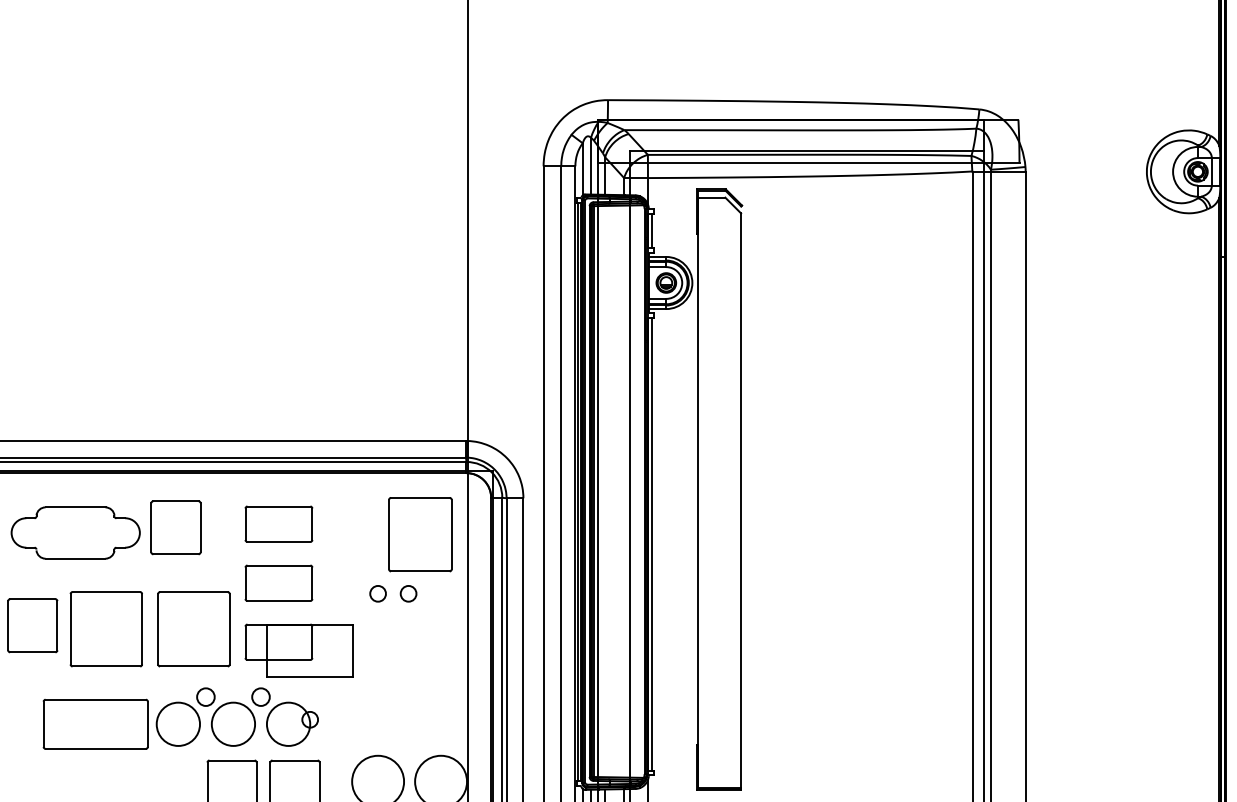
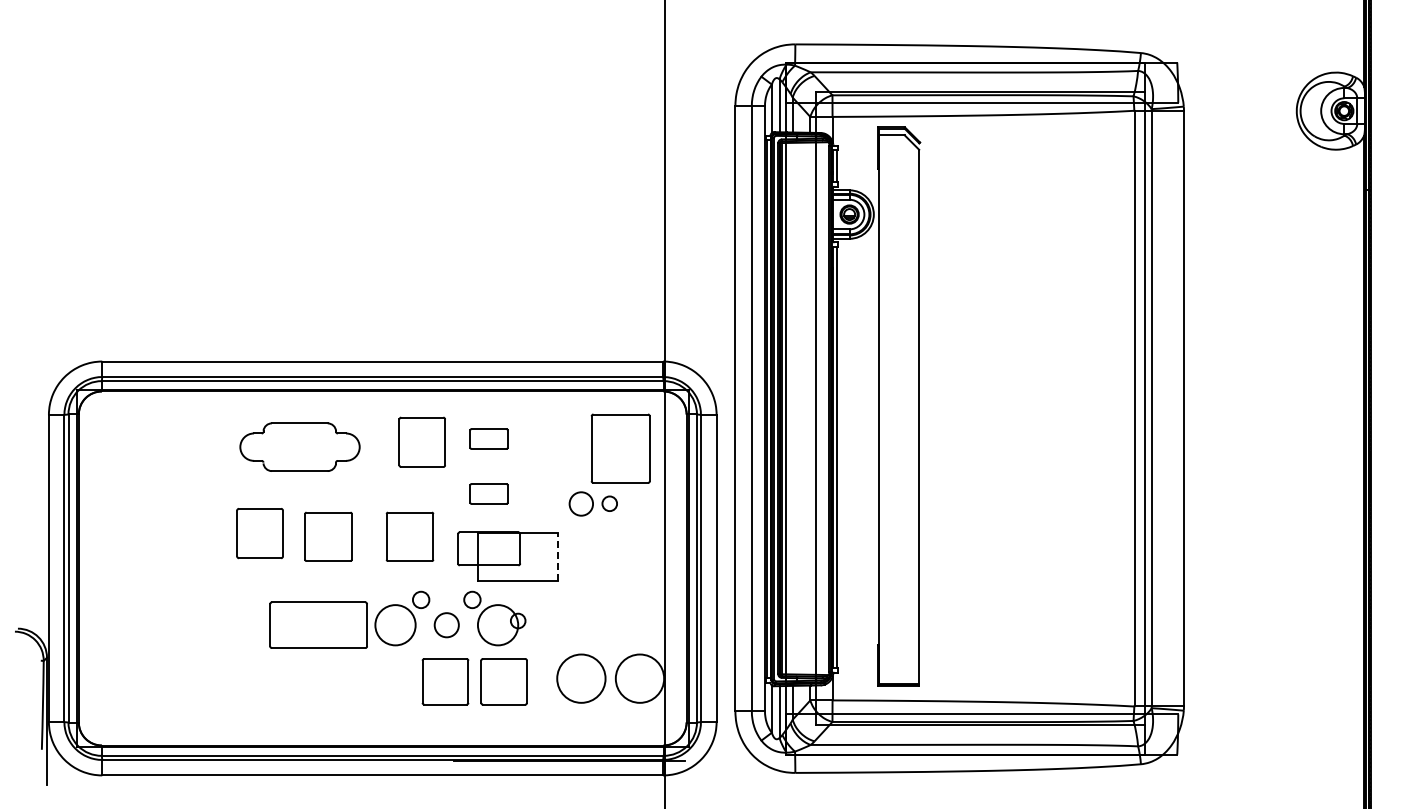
part: (278, 523) -> (488, 438), size x0.6
part: (175, 526) -> (421, 441), moved
part: (278, 582) -> (488, 493), size x0.6
circle: (378, 593) -> (581, 503), size x1.6
part: (106, 628) -> (328, 536), size x0.7
part: (193, 628) -> (409, 536), size x0.7
line: (353, 650) -> (558, 556), solid -> dashed
circle: (233, 724) -> (446, 625), size x0.6

